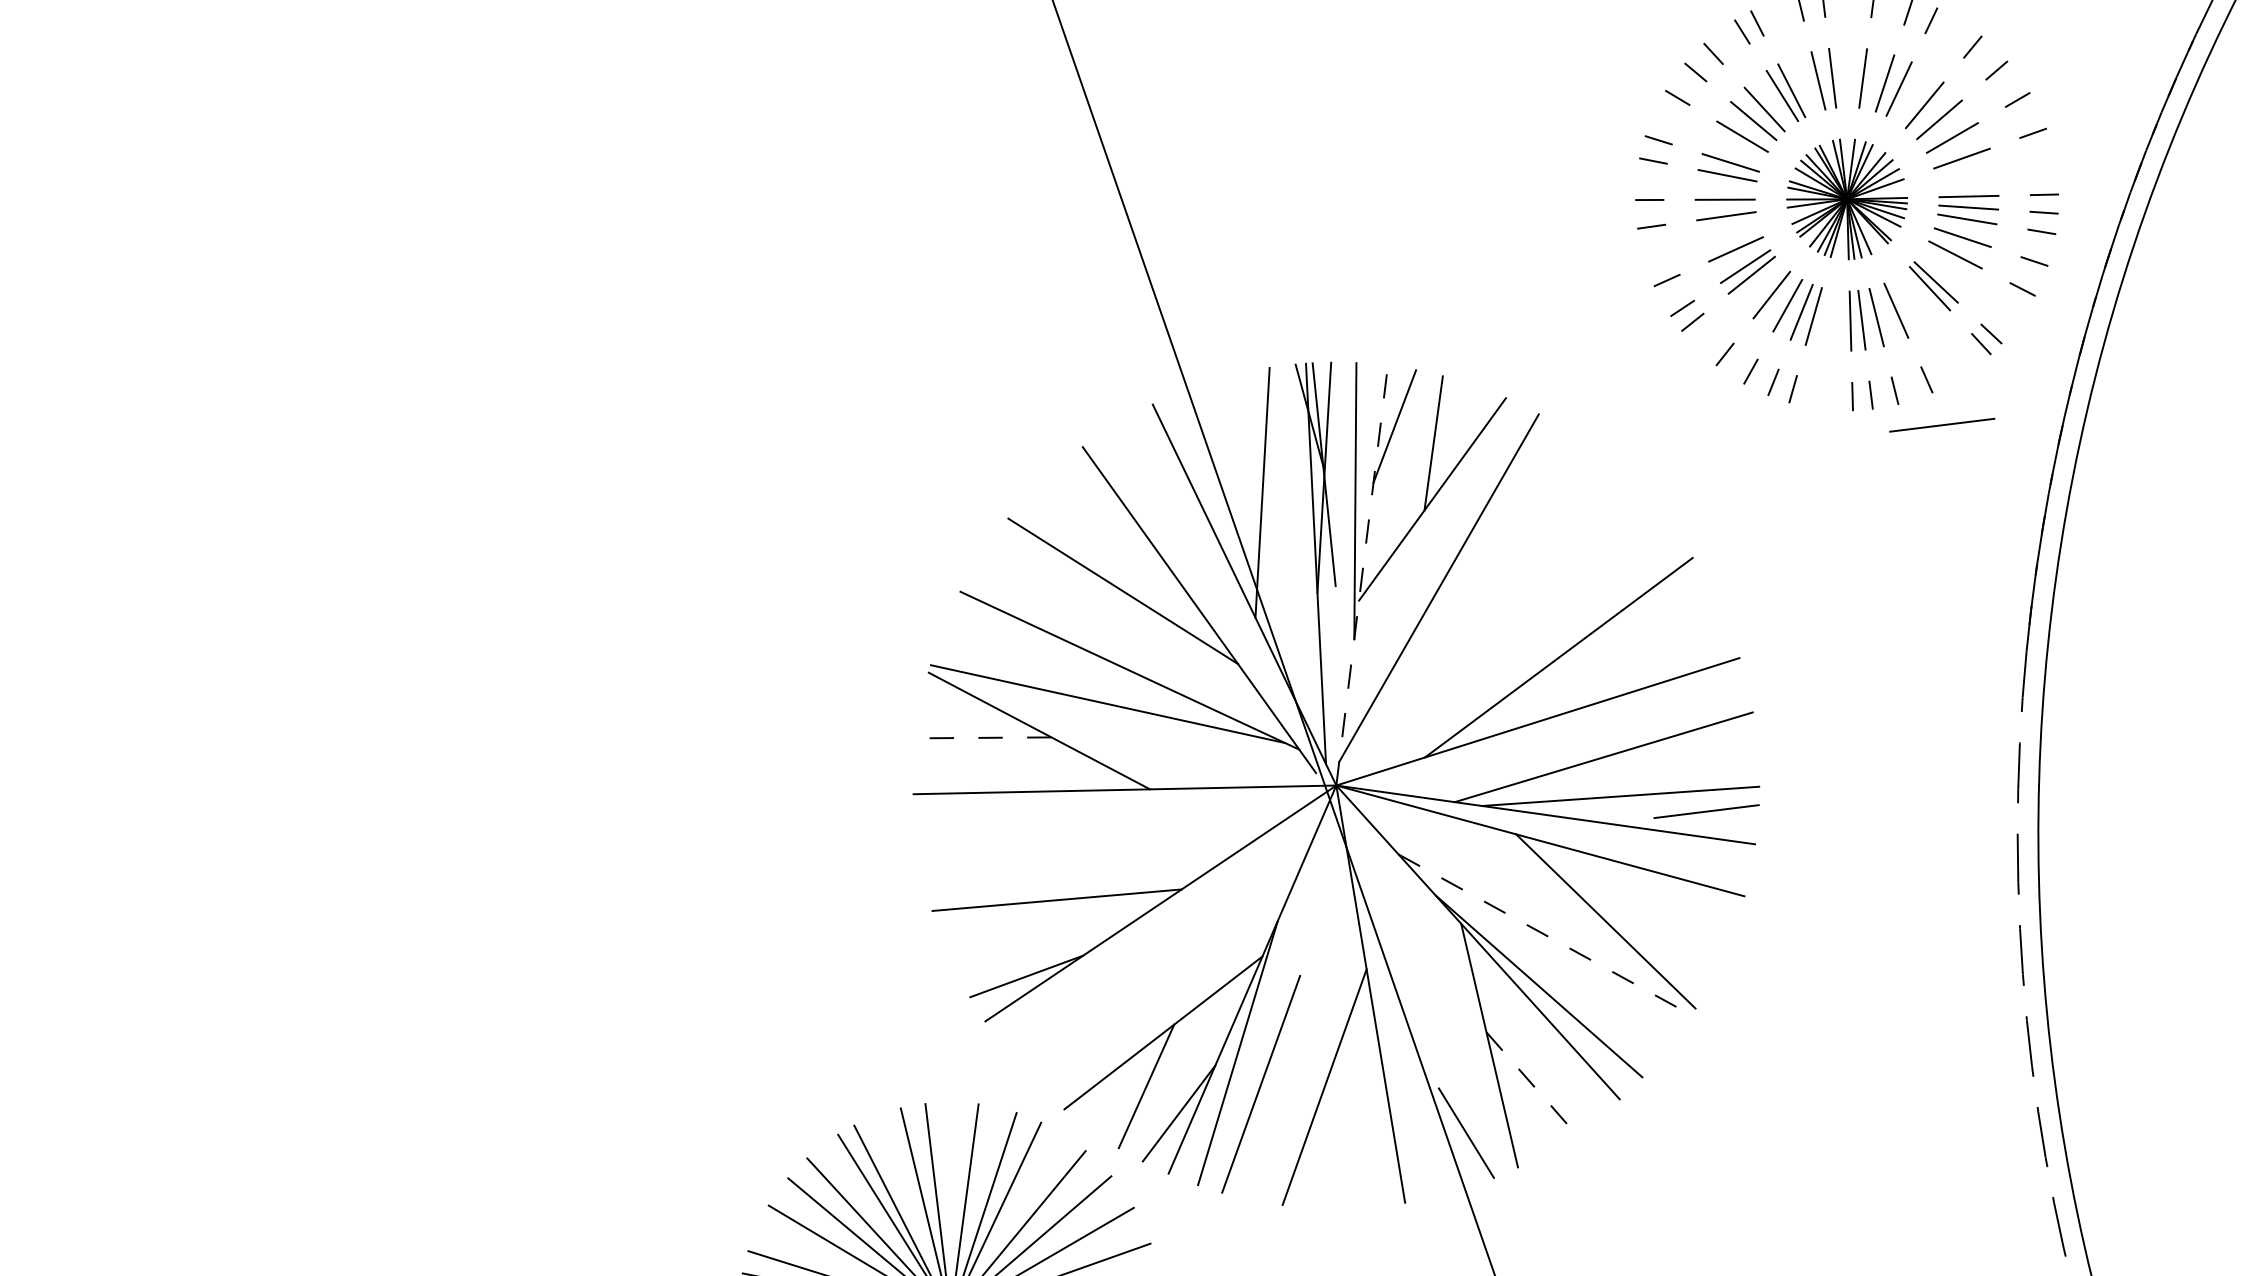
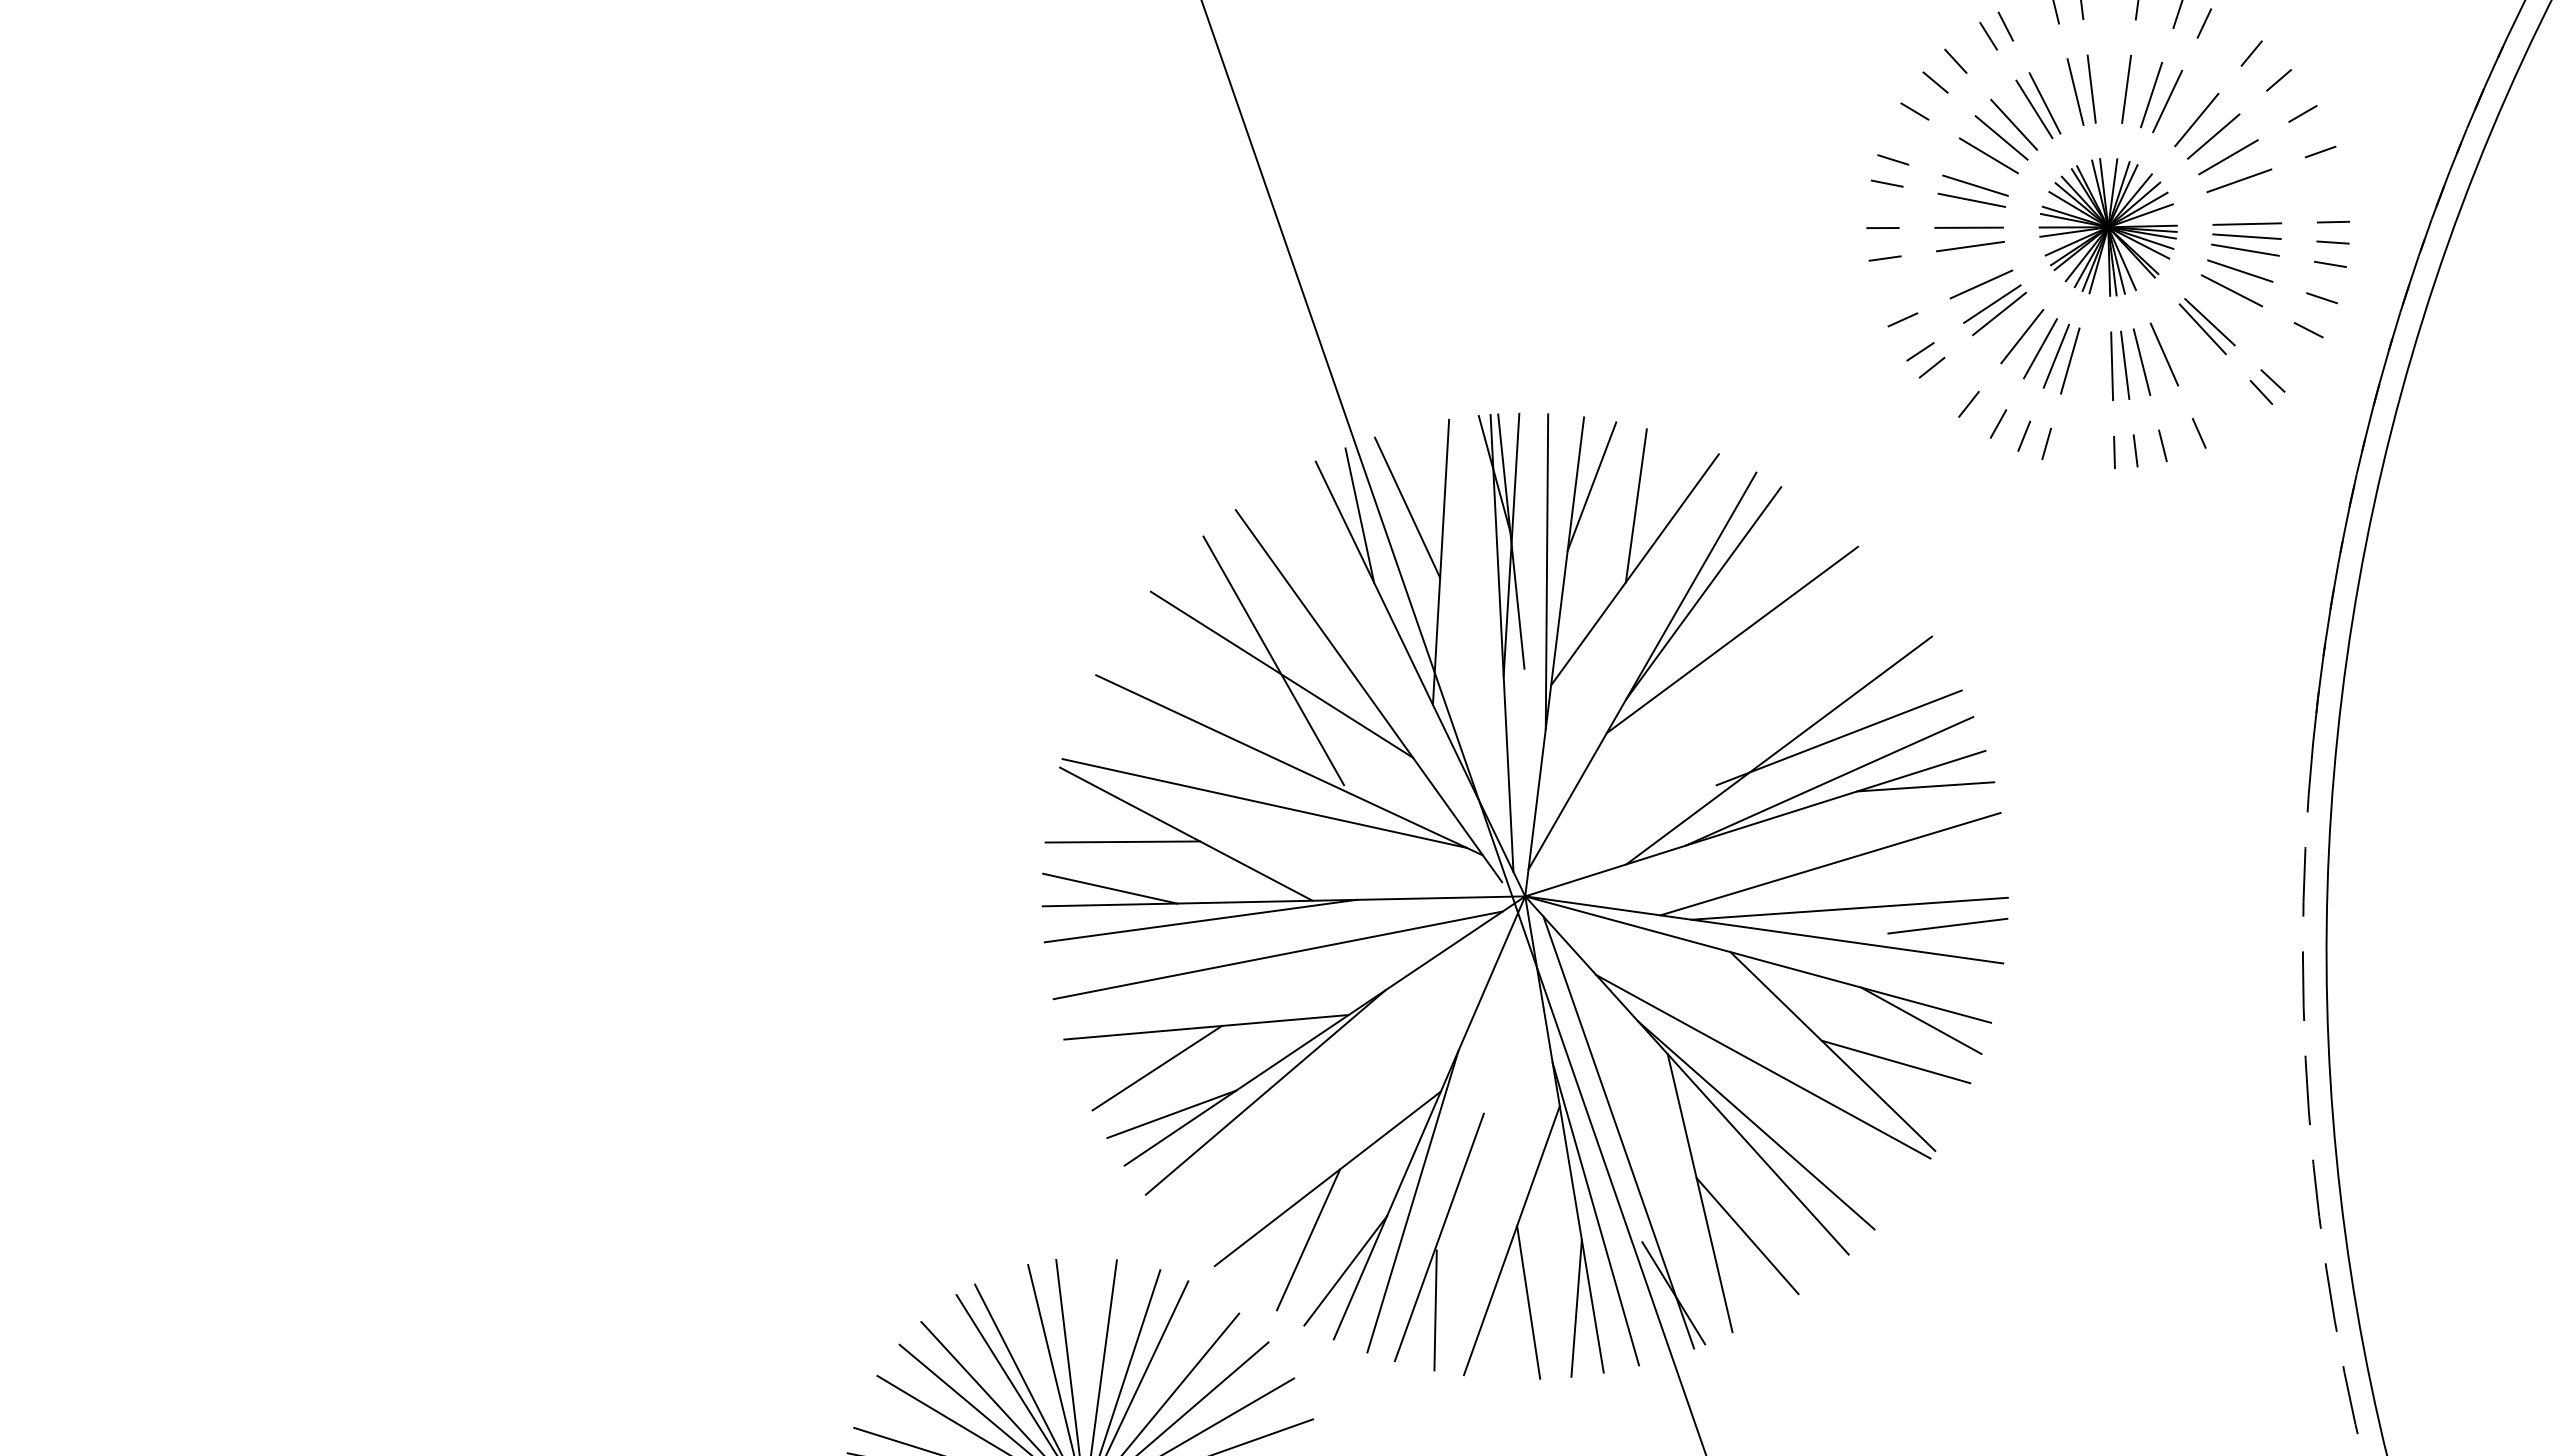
line: (1941, 424) -> (2216, 484), removed
line: (1233, 444) -> (1407, 507), added
line: (1191, 451) -> (1359, 515), added
line: (1492, 520) -> (1703, 593), added
line: (1517, 560) -> (1732, 639), added
line: (1361, 575) -> (1554, 656), dashed -> solid
line: (1115, 578) -> (1273, 660), added
line: (1610, 646) -> (1838, 737), added
line: (1602, 683) -> (1829, 780), added
line: (1687, 689) -> (1925, 786), added
line: (983, 737) -> (1122, 841), dashed -> solid
line: (972, 778) -> (1110, 888), added
line: (1051, 806) -> (1200, 920), added
line: (1119, 837) -> (1277, 955), added
line: (1683, 894) -> (1921, 1020), added
line: (1660, 930) -> (1895, 1061), added
line: (1545, 934) -> (1763, 1066), dashed -> solid
line: (1014, 935) -> (1157, 1067), added
line: (1108, 957) -> (1265, 1092), added
line: (1418, 992) -> (1618, 1132), added
line: (1397, 1063) -> (1595, 1213), added
line: (1531, 1083) -> (1747, 1236), dashed -> solid
line: (1339, 1141) -> (1528, 1302), added
line: (1381, 1145) -> (1576, 1307), added
line: (1257, 1148) -> (1435, 1310), added

